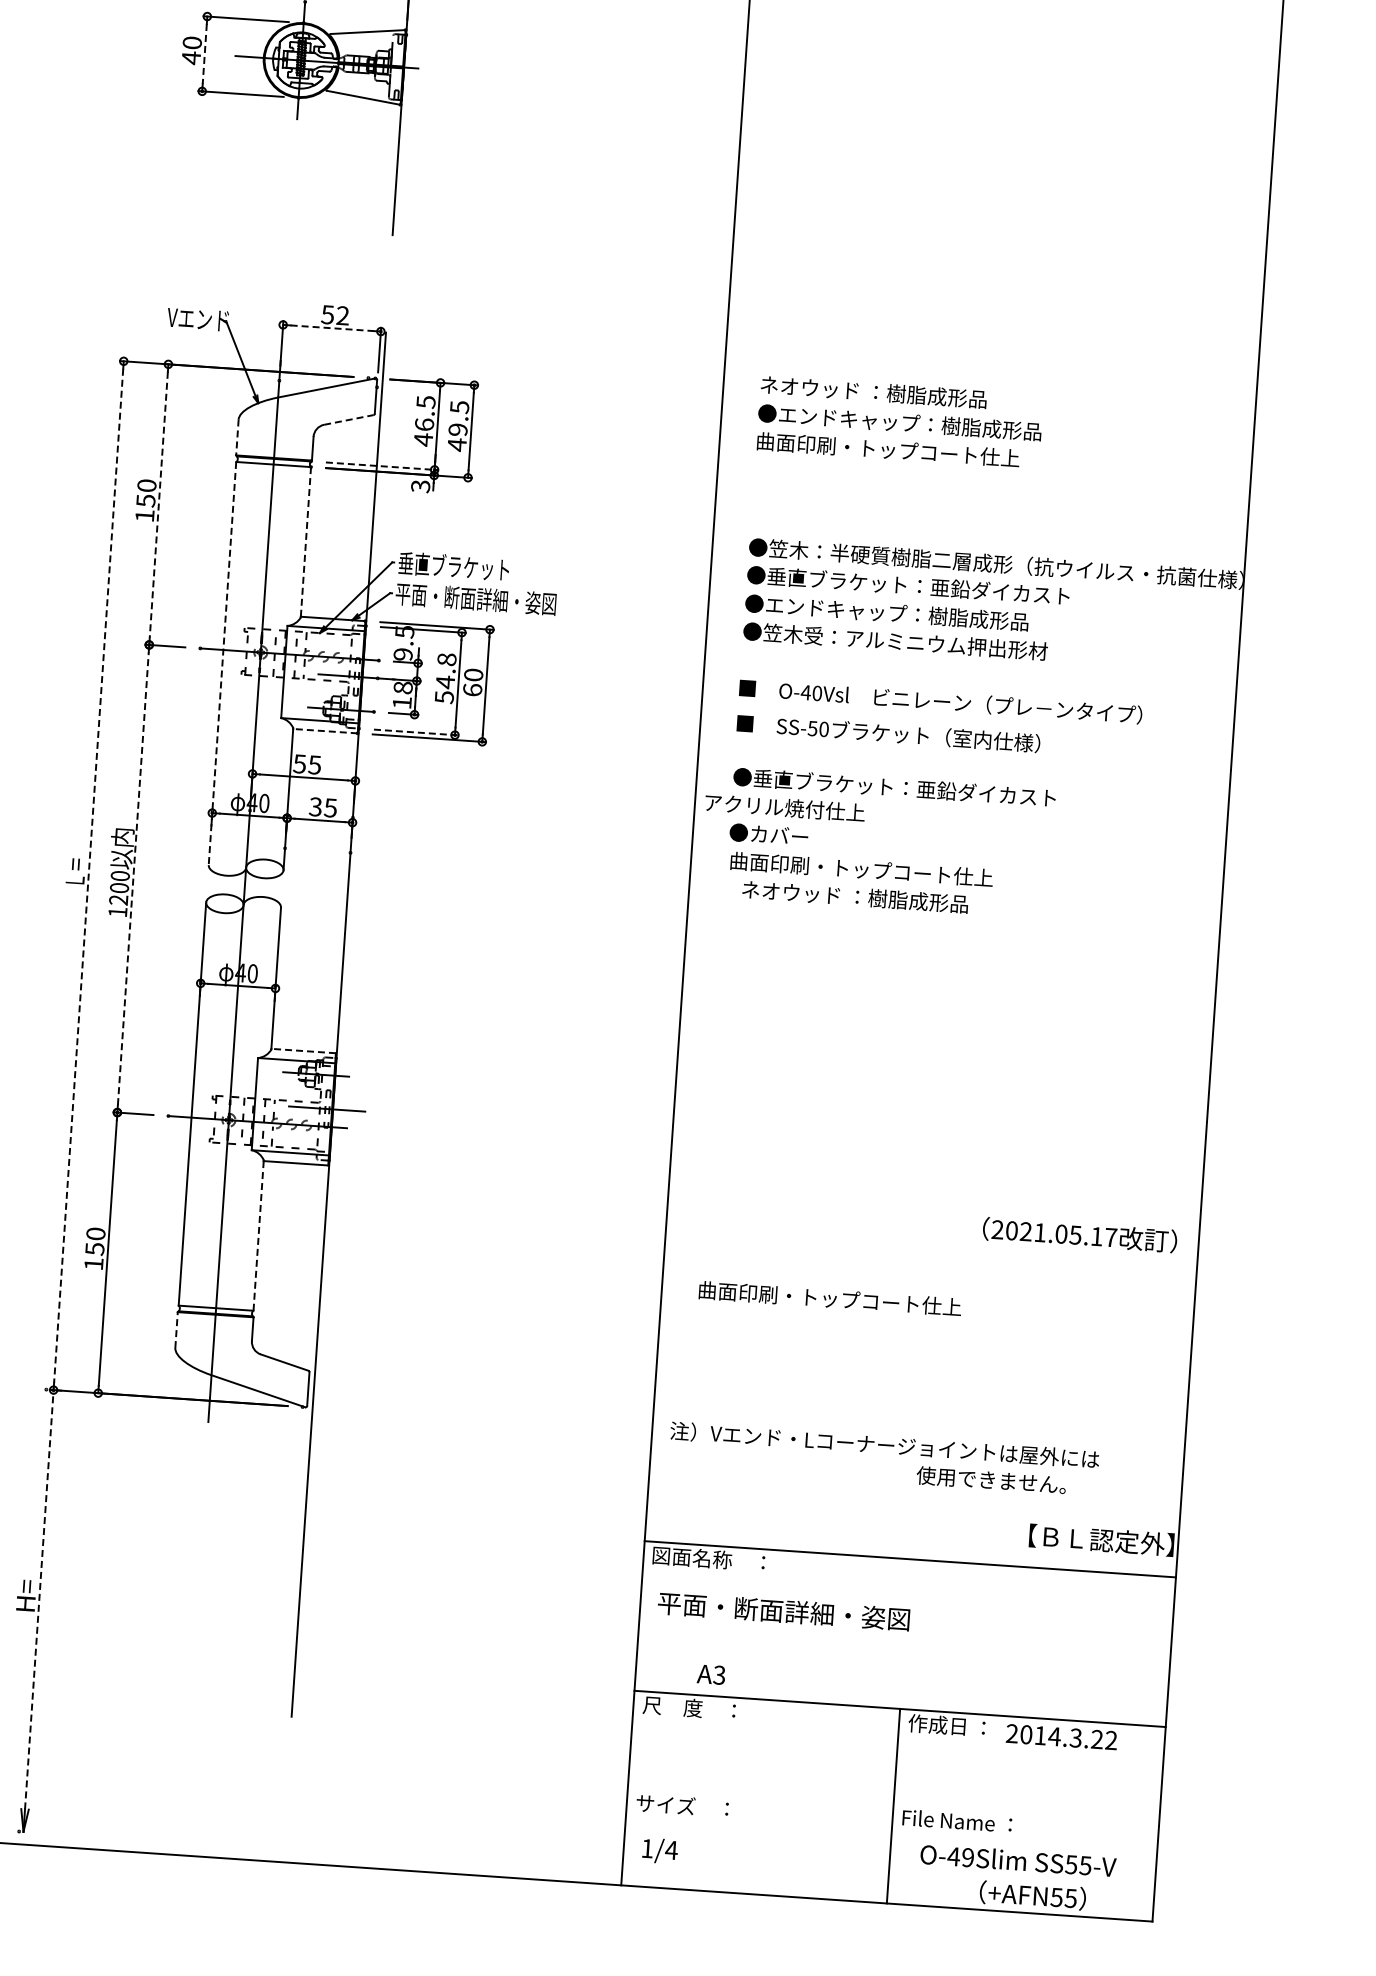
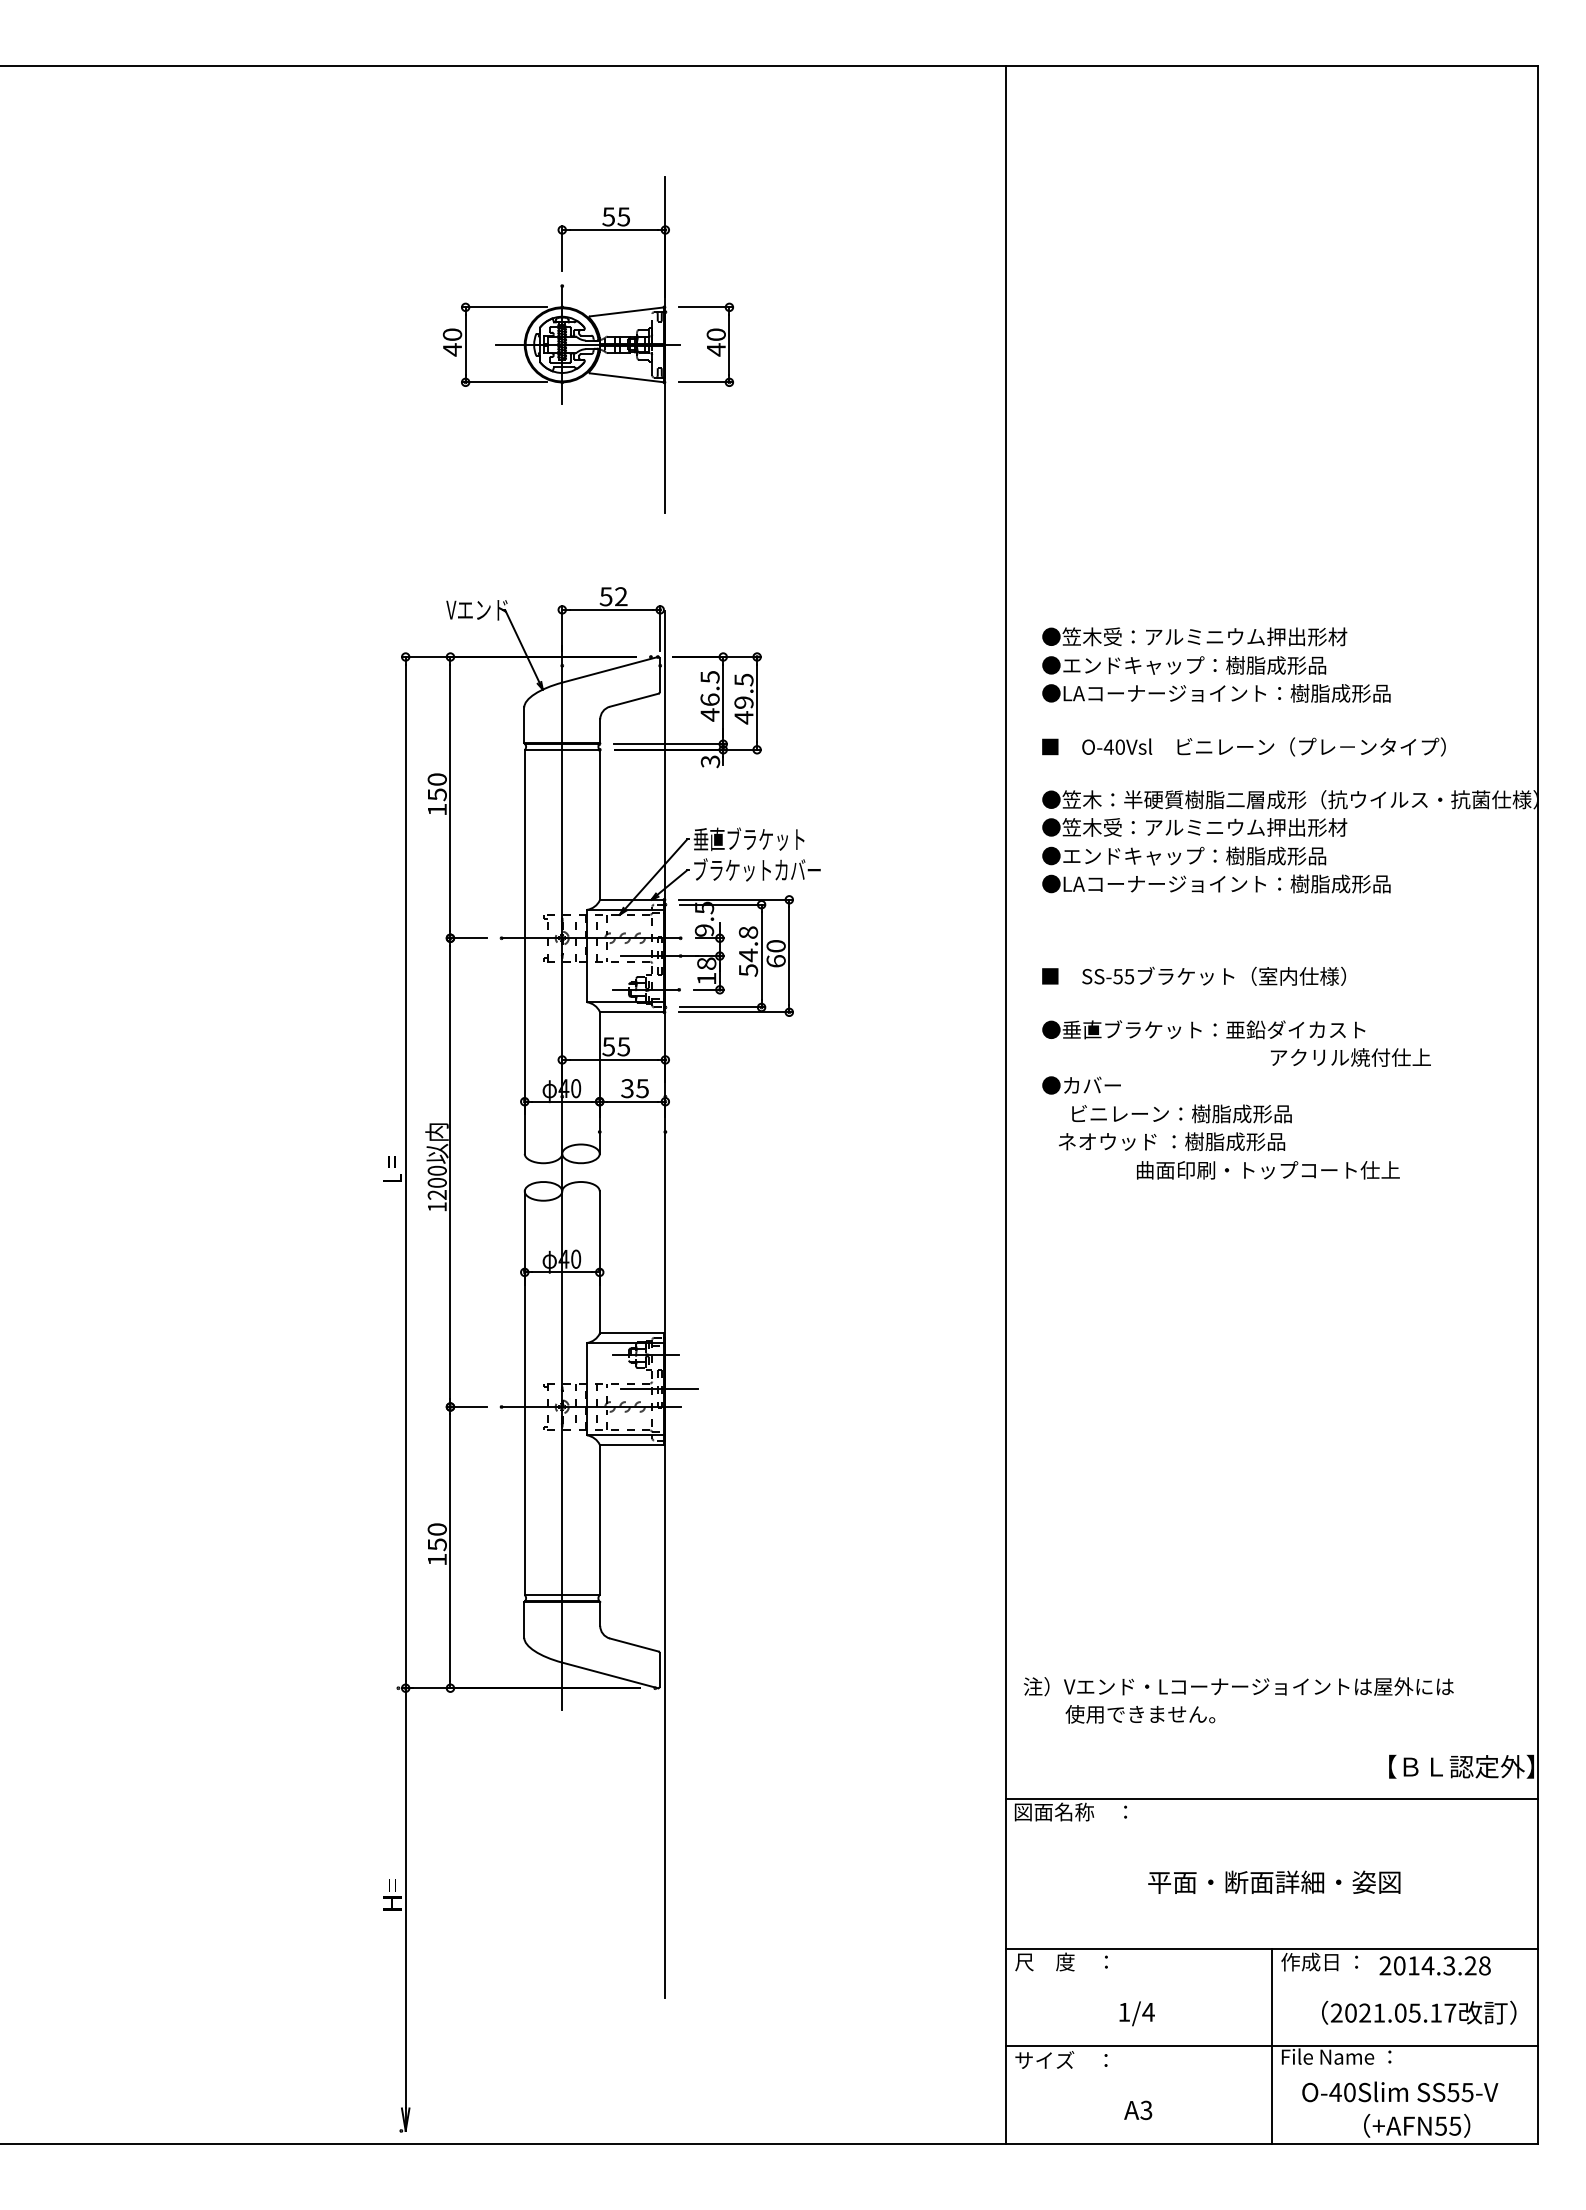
line: (204, 53) -> (465, 344), dashed -> solid
part: (444, 69) -> (705, 344), added
line: (332, 327) -> (611, 609), dashed -> solid
text: (912, 394) -> (1194, 636), ネオウッド ：樹脂成形品 -> ●笠木受：アルミニウム押出形材
line: (349, 420) -> (634, 700), dashed -> solid
line: (237, 437) -> (524, 725), dashed -> solid
text: (930, 452) -> (1216, 693), 曲面印刷・トップコート仕上 -> ●LAコーナージョイント：樹脂成形品
line: (382, 466) -> (671, 744), dashed -> solid
line: (158, 505) -> (450, 798), dashed -> solid
line: (305, 542) -> (599, 825), dashed -> solid
text: (918, 585) -> (1213, 826), ●垂直ブラケット：亜鉛ダイカスト -> ●笠木受：アルミニウム押出形材
text: (476, 598) -> (773, 869), 平面・断面詳細・姿図 -> ブラケットカバー
text: (927, 643) -> (1226, 883), ●笠木受：アルミニウム押出形材 -> ●LAコーナージョイント：樹脂成形品
line: (222, 664) -> (524, 952), dashed -> solid
text: (940, 701) -> (1243, 746), moved
text: (824, 729) -> (1129, 976), SS-50 -> SS-55
line: (324, 731) -> (631, 1012), dashed -> solid
line: (416, 732) -> (723, 1007), dashed -> solid
text: (784, 807) -> (1350, 1057), moved
text: (861, 869) -> (1176, 1113), 曲面印刷・トップコート仕上 -> ビニレーン：樹脂成形品
line: (88, 876) -> (405, 1173), dashed -> solid
line: (133, 878) -> (450, 1172), dashed -> solid
line: (303, 1050) -> (631, 1332), dashed -> solid
text: (1080, 1234) -> (1419, 2012), moved
line: (258, 1235) -> (599, 1520), dashed -> solid
text: (830, 1299) -> (1268, 1170), moved
line: (176, 1329) -> (524, 1619), dashed -> solid
text: (991, 1480) -> (1140, 1714), moved
line: (39, 1598) -> (405, 1897), dashed -> solid
text: (784, 1610) -> (1274, 1881), moved
text: (711, 1674) -> (1138, 2110), moved
text: (1111, 1740) -> (1484, 1965), 2014.3.22 -> 2014.3.28
line: (893, 1806) -> (1271, 2046), added
text: (659, 1850) -> (1136, 2013), moved
text: (967, 1857) -> (1349, 2092), O-49Slim -> O-40Slim

